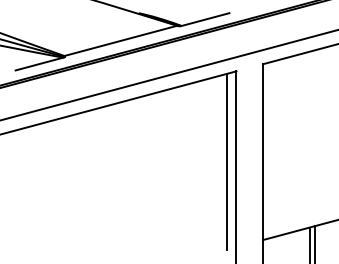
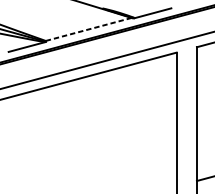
line: (121, 40) -> (89, 29), solid -> dashed
line: (226, 161) -> (169, 121), removed

